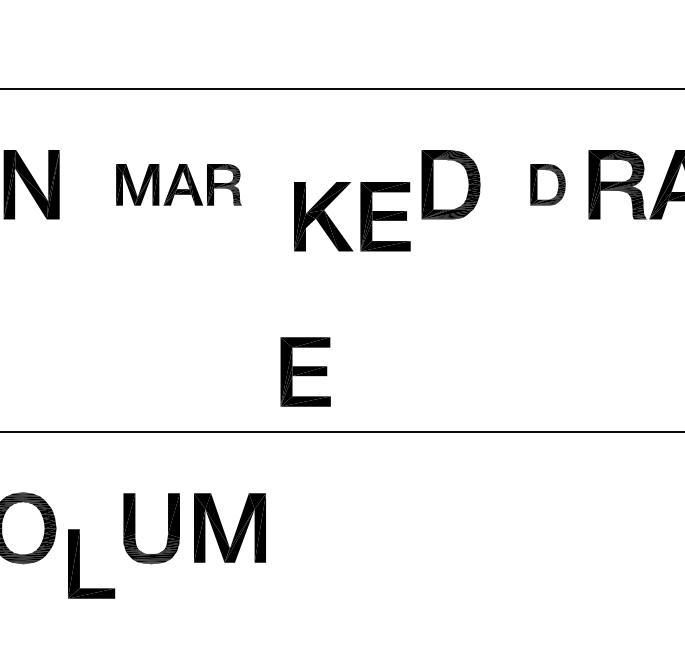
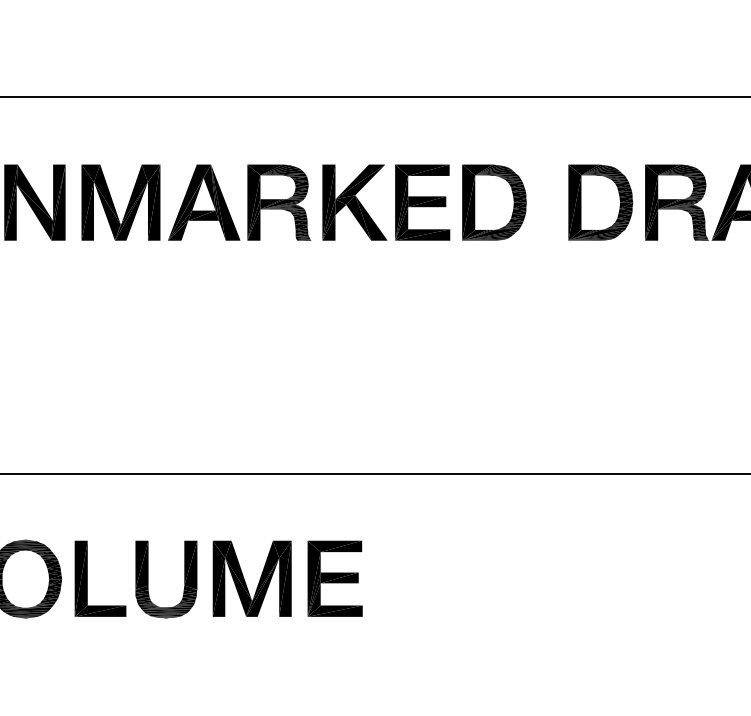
part: (178, 184) -> (195, 202), size x1.67
part: (547, 184) -> (600, 202), size x1.67
part: (360, 216) -> (395, 202), moved
part: (305, 371) -> (334, 578), moved
part: (79, 563) -> (87, 578), moved

